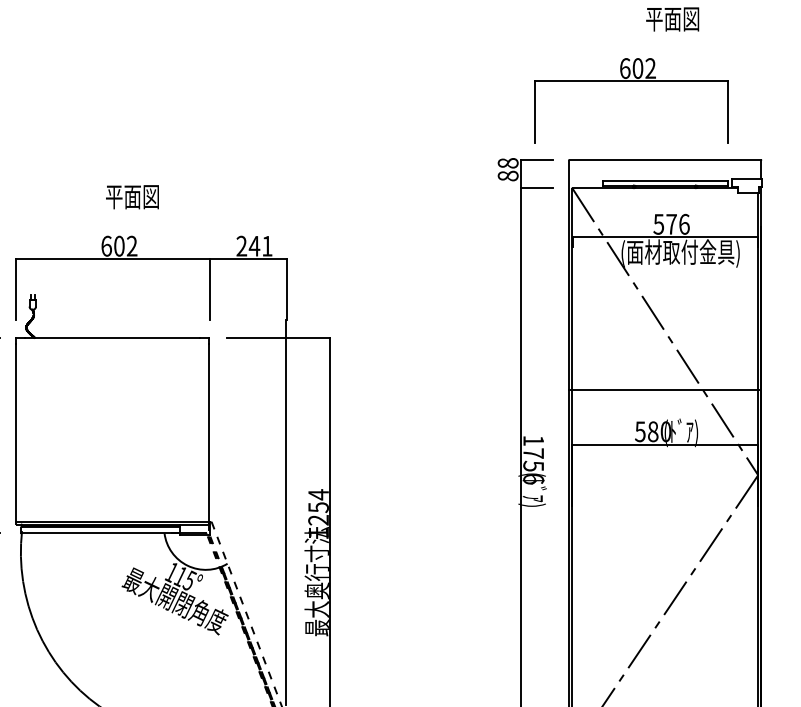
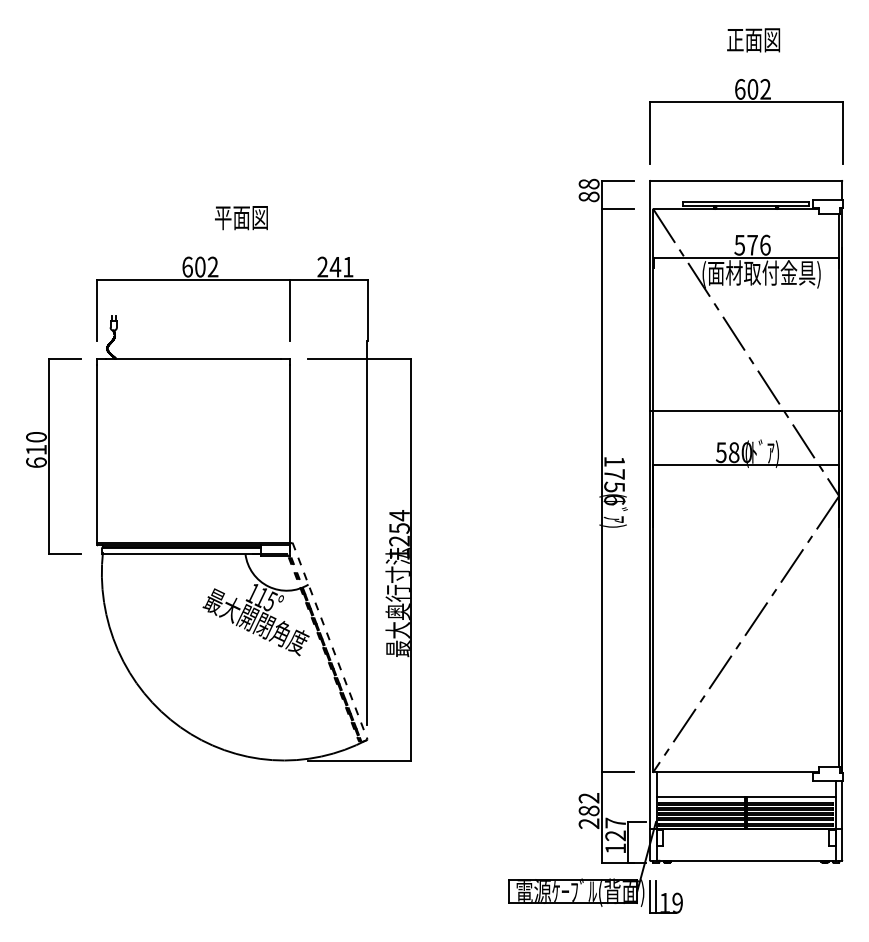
text: (654, 19) -> (735, 40), 平面図 -> 正面図
part: (631, 81) -> (746, 102), moved
text: (132, 197) -> (241, 218), moved

